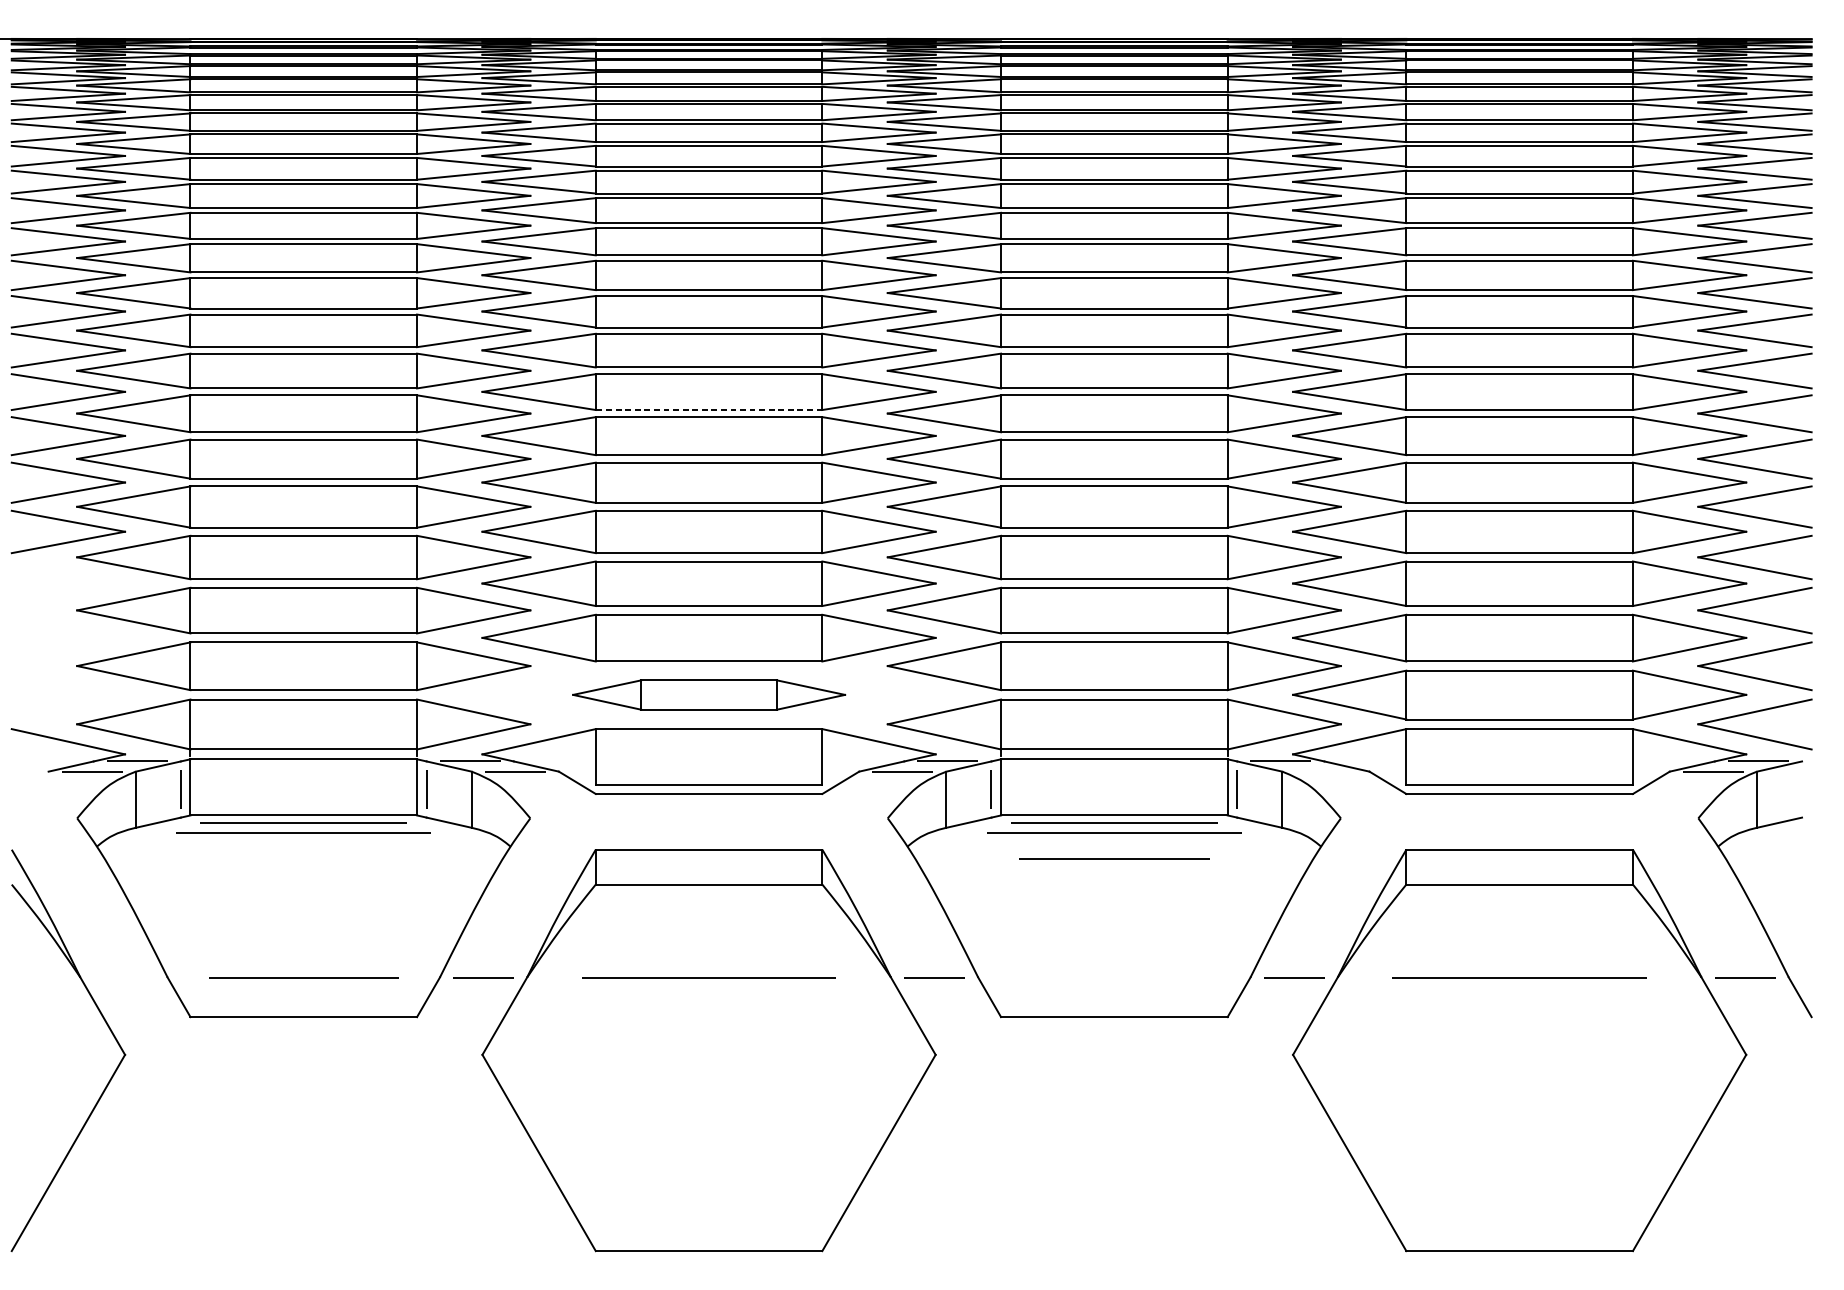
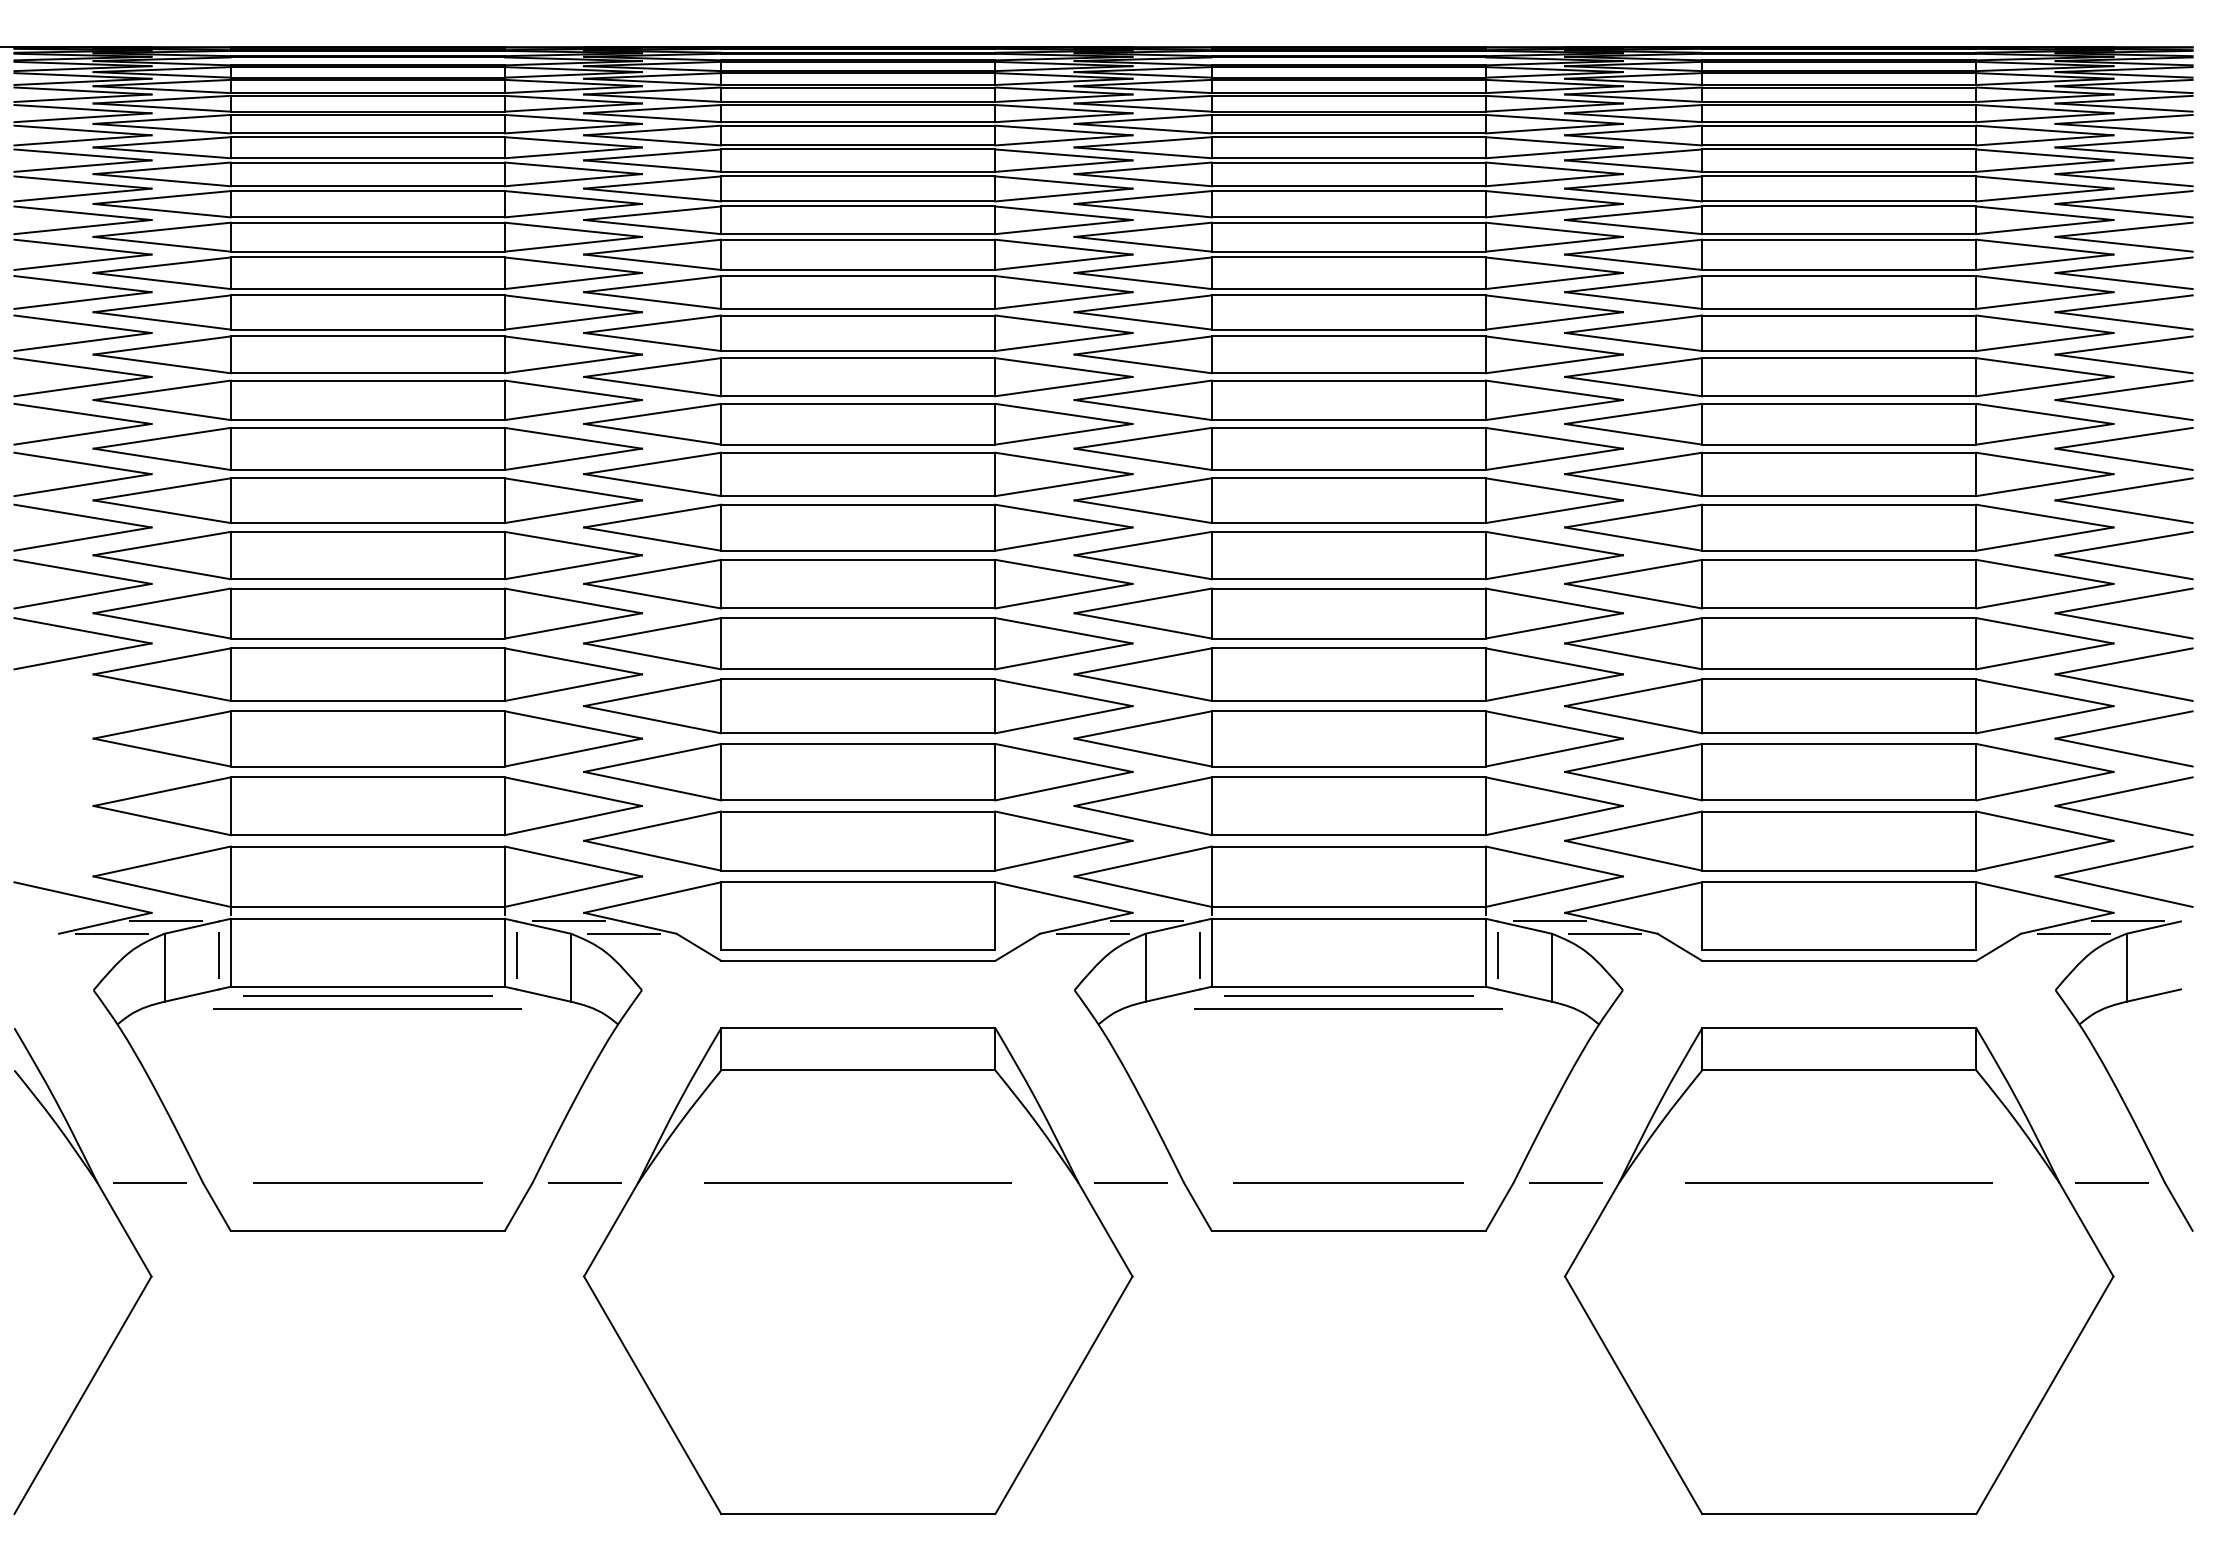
line: (708, 410) -> (857, 496), dashed -> solid
part: (709, 694) -> (858, 840), size x1.67
line: (1325, 771) -> (1604, 933), added
line: (1114, 859) -> (1348, 1182), moved
line: (124, 977) -> (150, 1182), added

